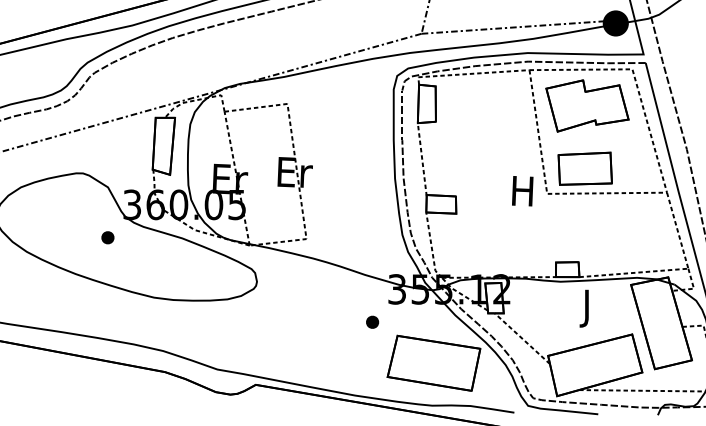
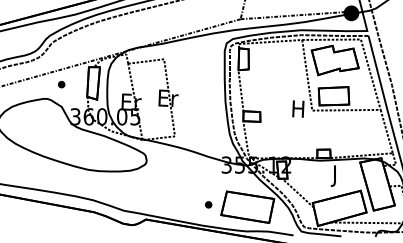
part: (107, 237) -> (61, 84), moved
part: (372, 321) -> (208, 204), moved

